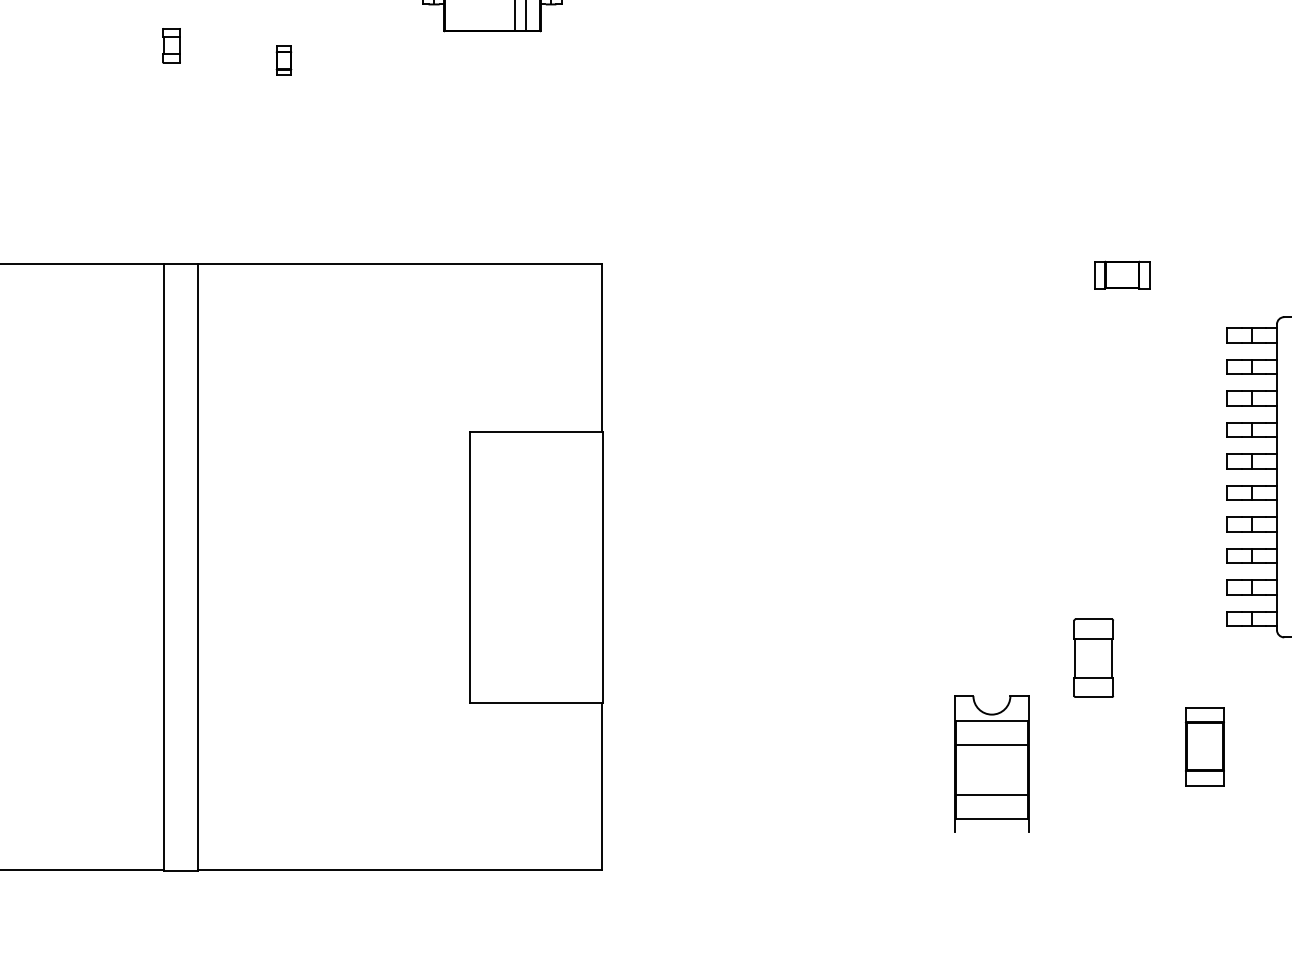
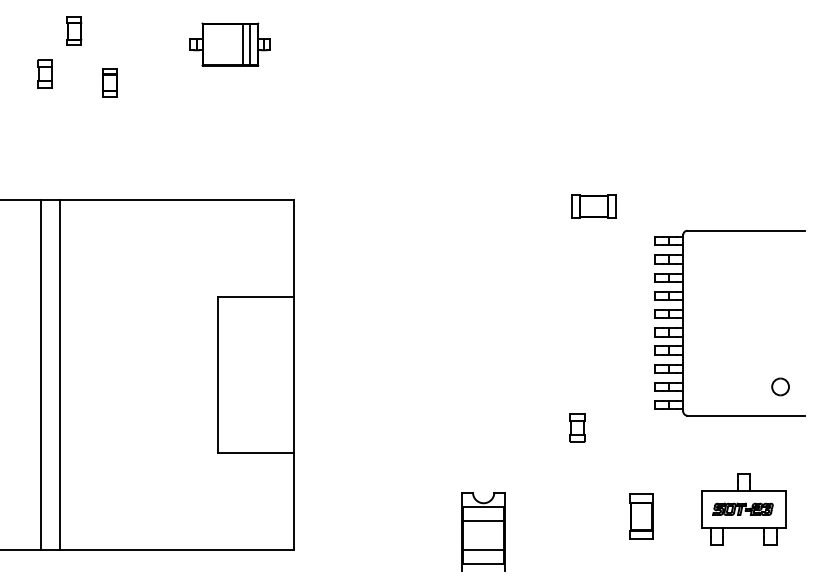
part: (170, 44) -> (44, 73), size x1.43
part: (283, 60) -> (109, 82), size x1.67
part: (1121, 275) -> (593, 206), size x1.43
part: (1093, 657) -> (577, 427), size x0.62
part: (1204, 746) -> (641, 516), moved
part: (991, 763) -> (483, 531), moved

